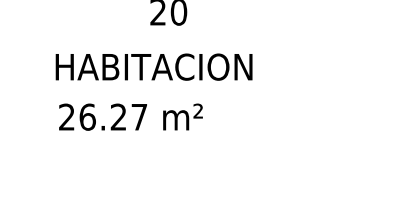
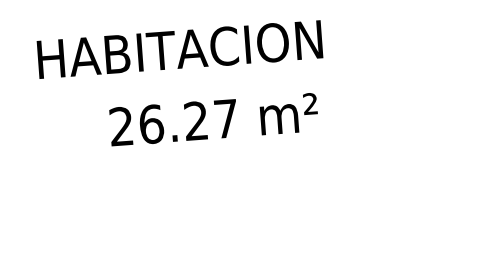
text: (153, 66) -> (179, 48), moved

